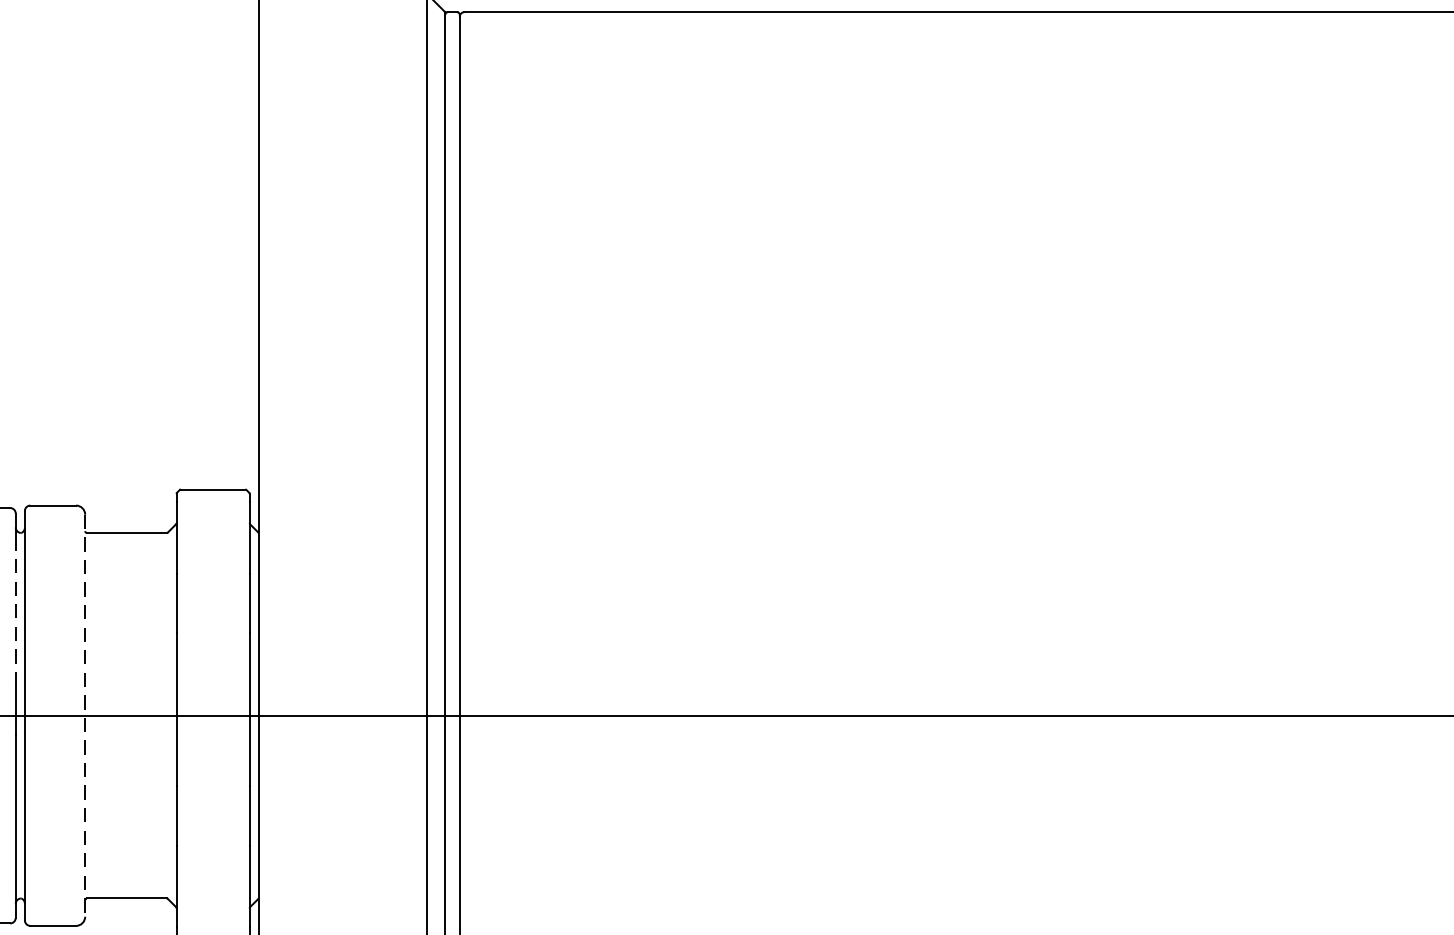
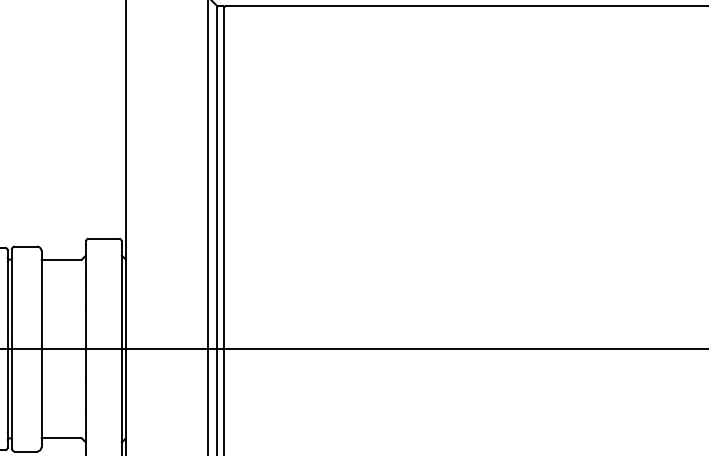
line: (15, 610) -> (7, 297), dashed -> solid
line: (85, 716) -> (41, 349), dashed -> solid

